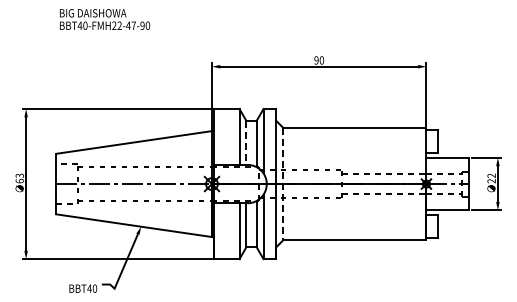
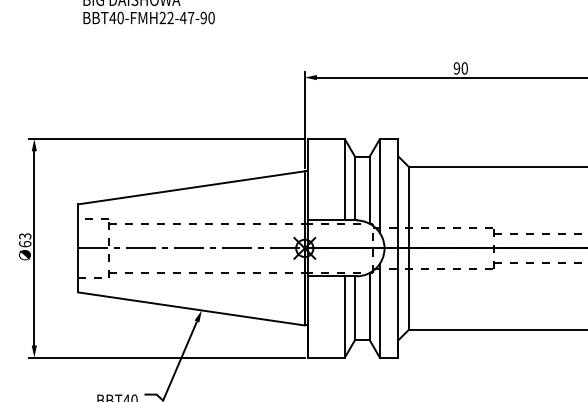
line: (246, 142) -> (355, 187), dashed -> solid
line: (283, 184) -> (408, 249), dashed -> solid

